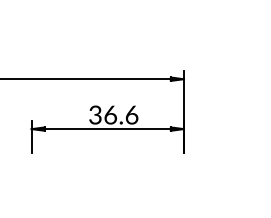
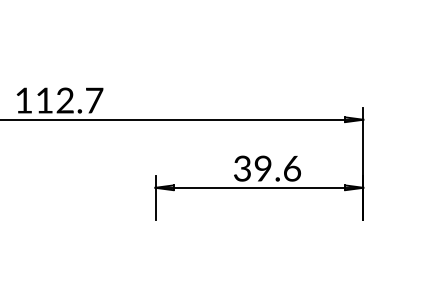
text: (110, 114) -> (262, 168), 36.6 -> 39.6

